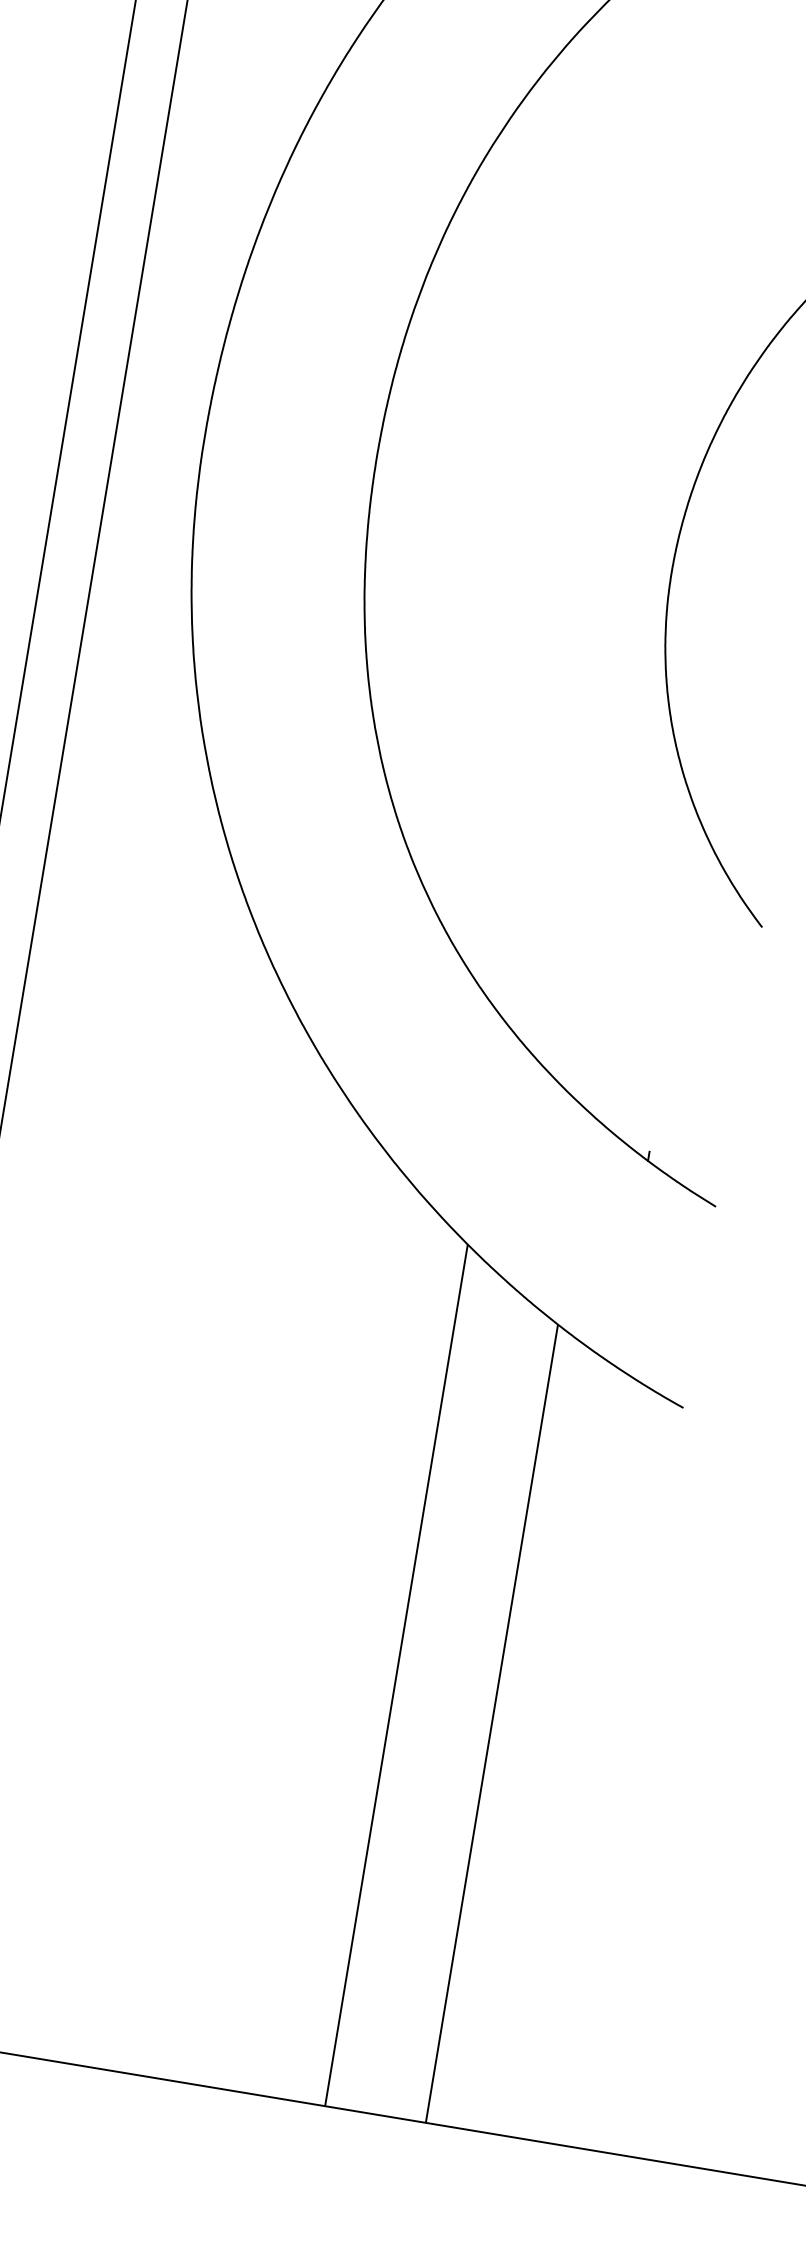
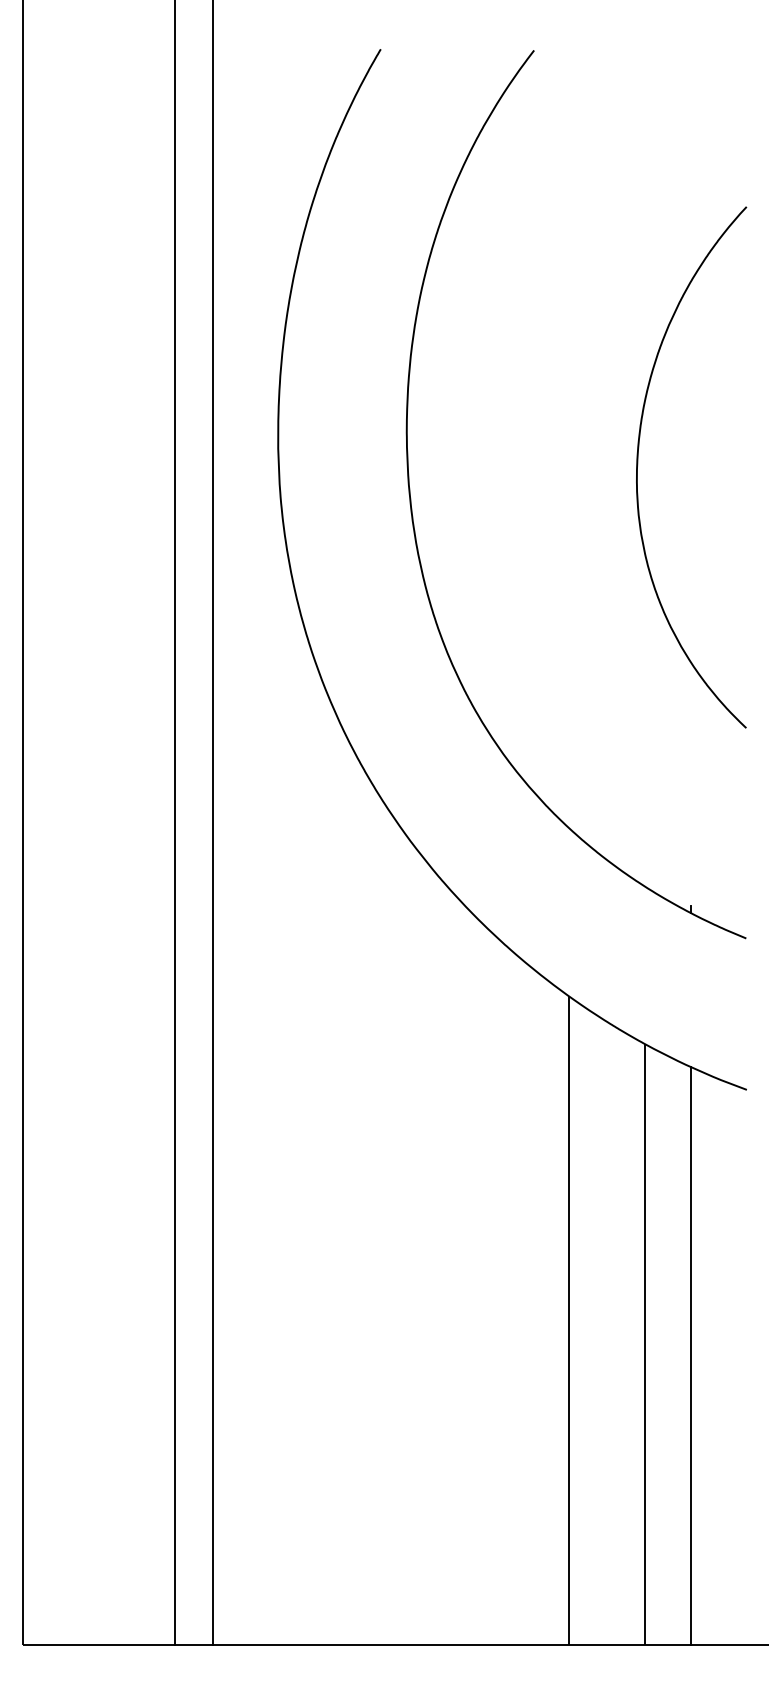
line: (549, 1749) -> (690, 1356), added

